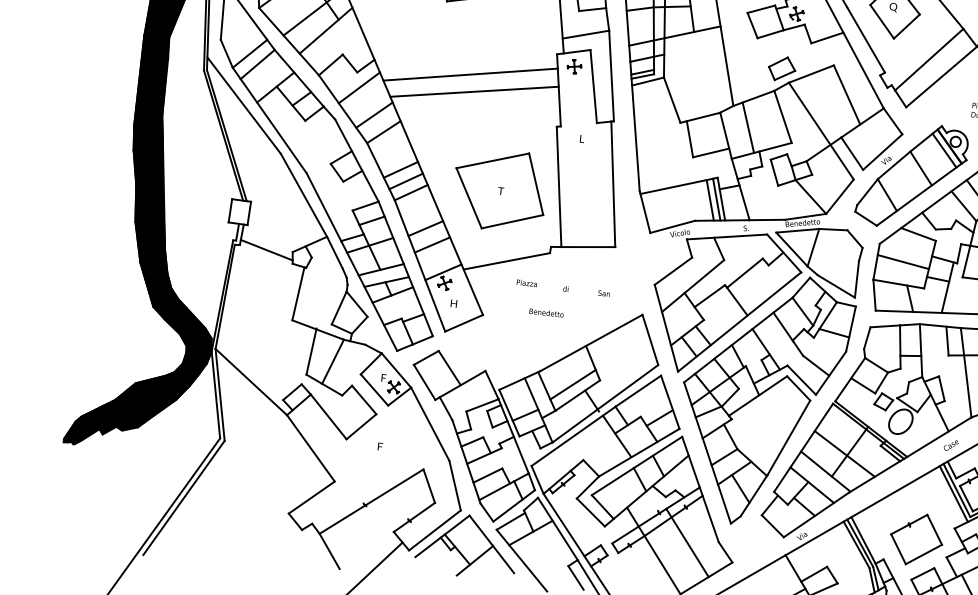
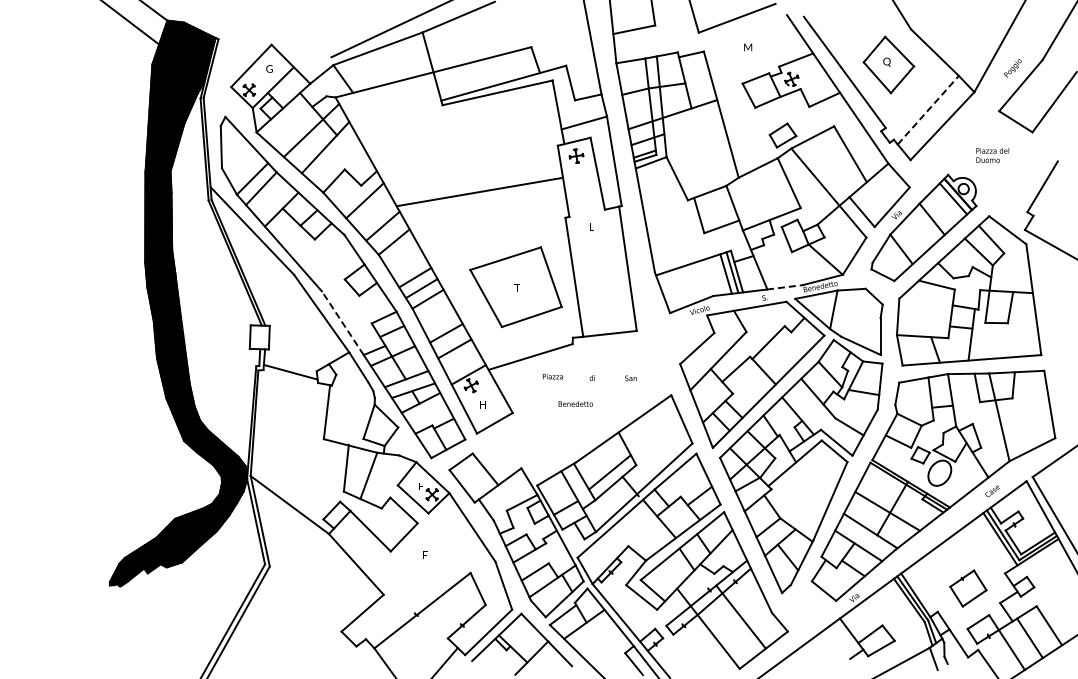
line: (929, 59) -> (928, 110), solid -> dashed
line: (471, 73) -> (474, 174), removed
line: (747, 127) -> (755, 197), removed
line: (323, 206) -> (342, 322), solid -> dashed
line: (766, 220) -> (784, 287), solid -> dashed
line: (903, 262) -> (924, 314), removed
part: (916, 539) -> (968, 588), size x0.7

